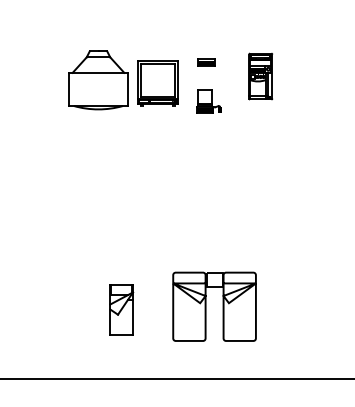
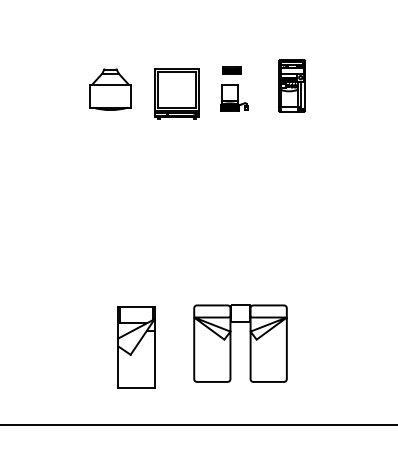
part: (98, 79) -> (110, 89), size x0.62
part: (208, 101) -> (233, 98), moved
part: (121, 309) -> (136, 346), size x1.43

